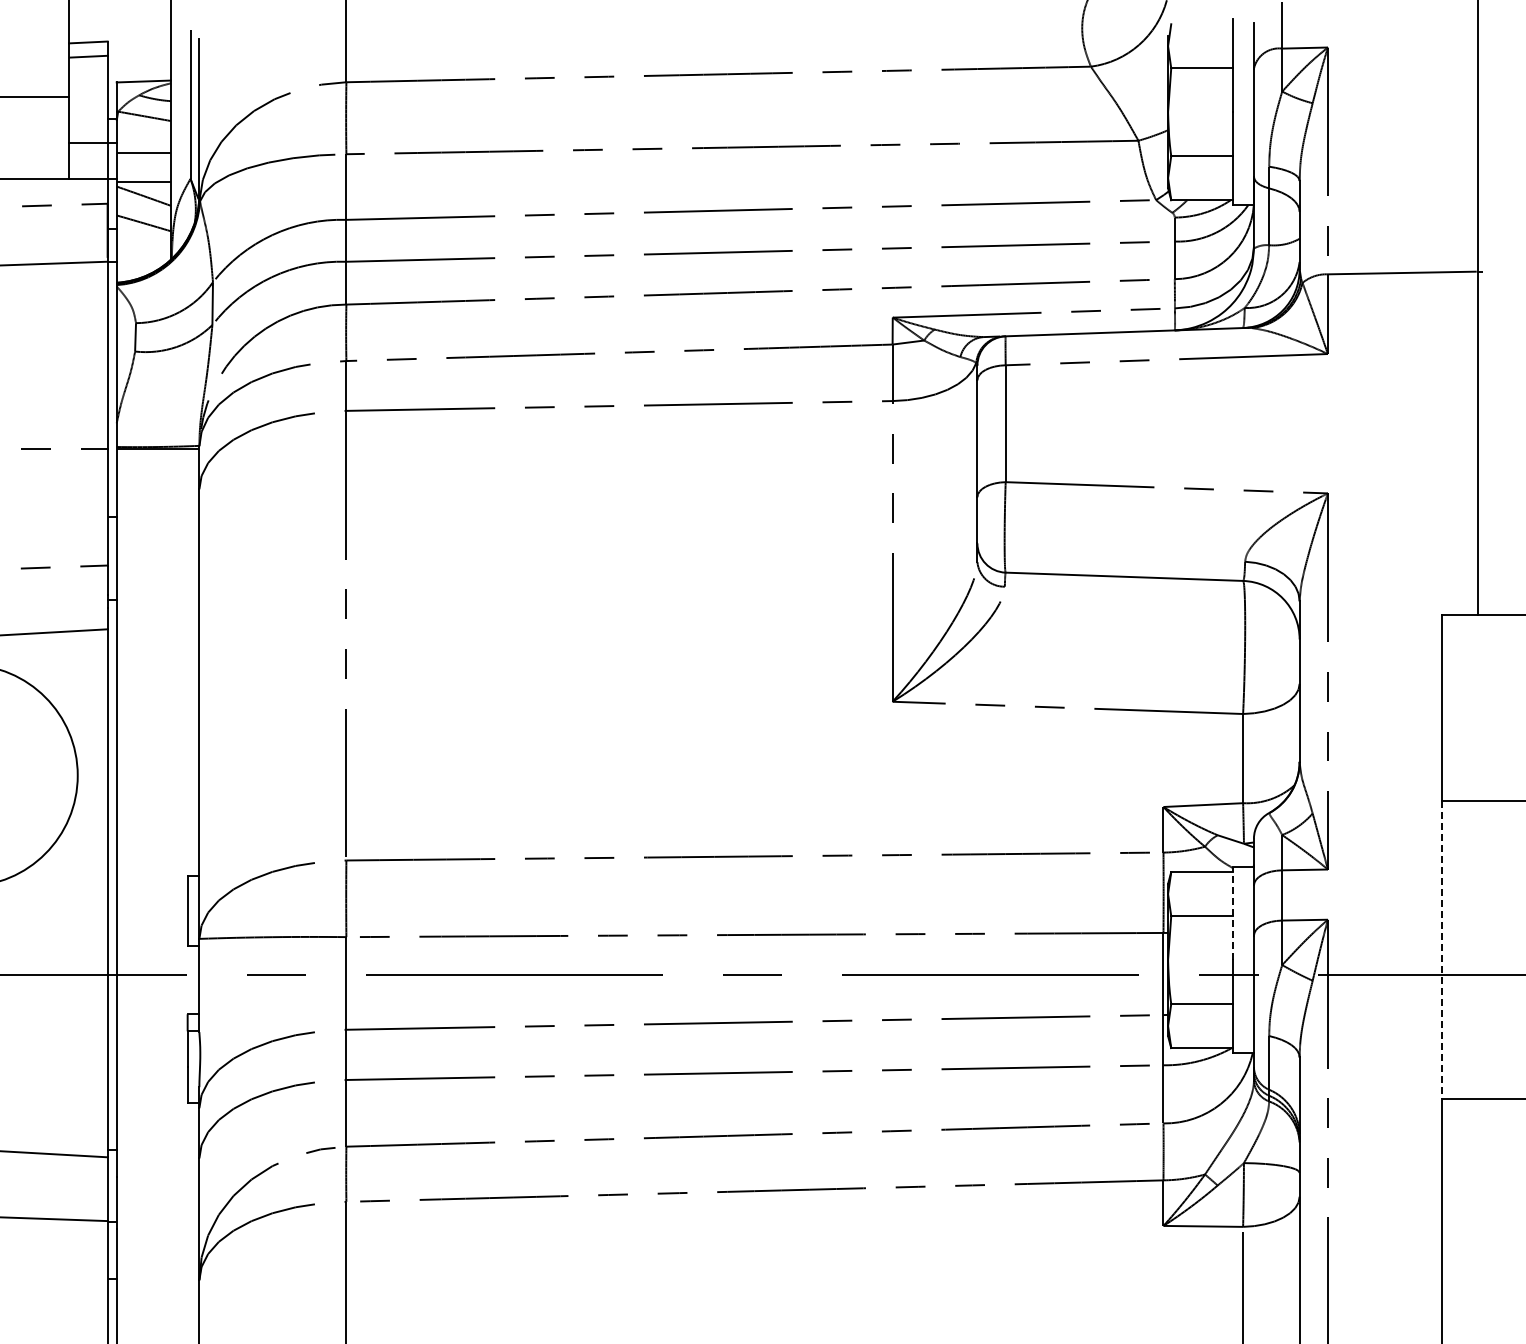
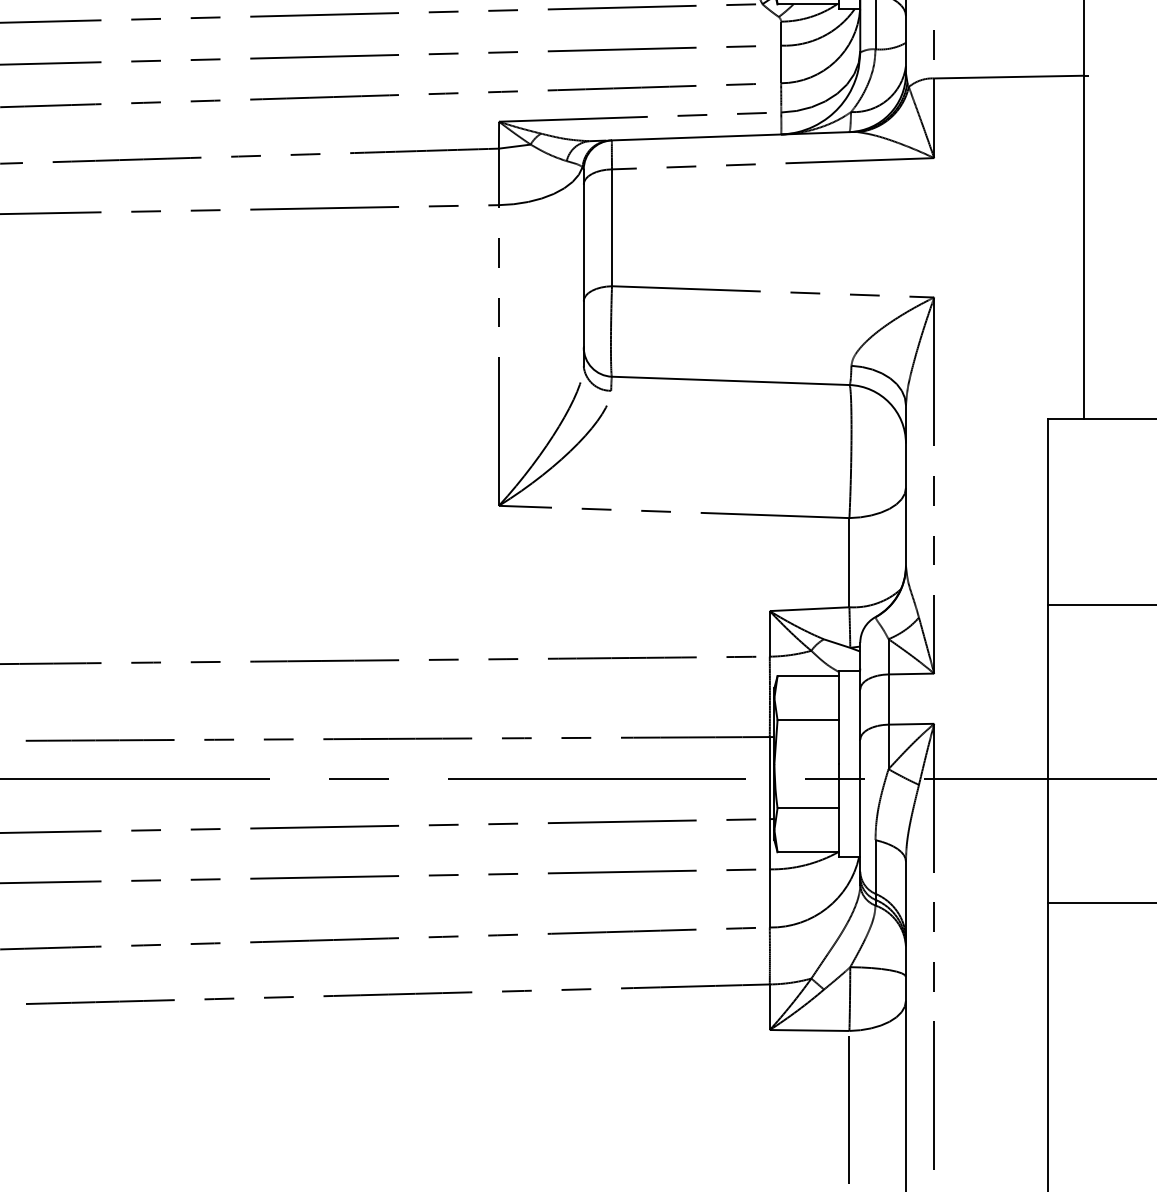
line: (1232, 913) -> (838, 717), dashed -> solid
line: (1441, 949) -> (1047, 753), dashed -> solid

